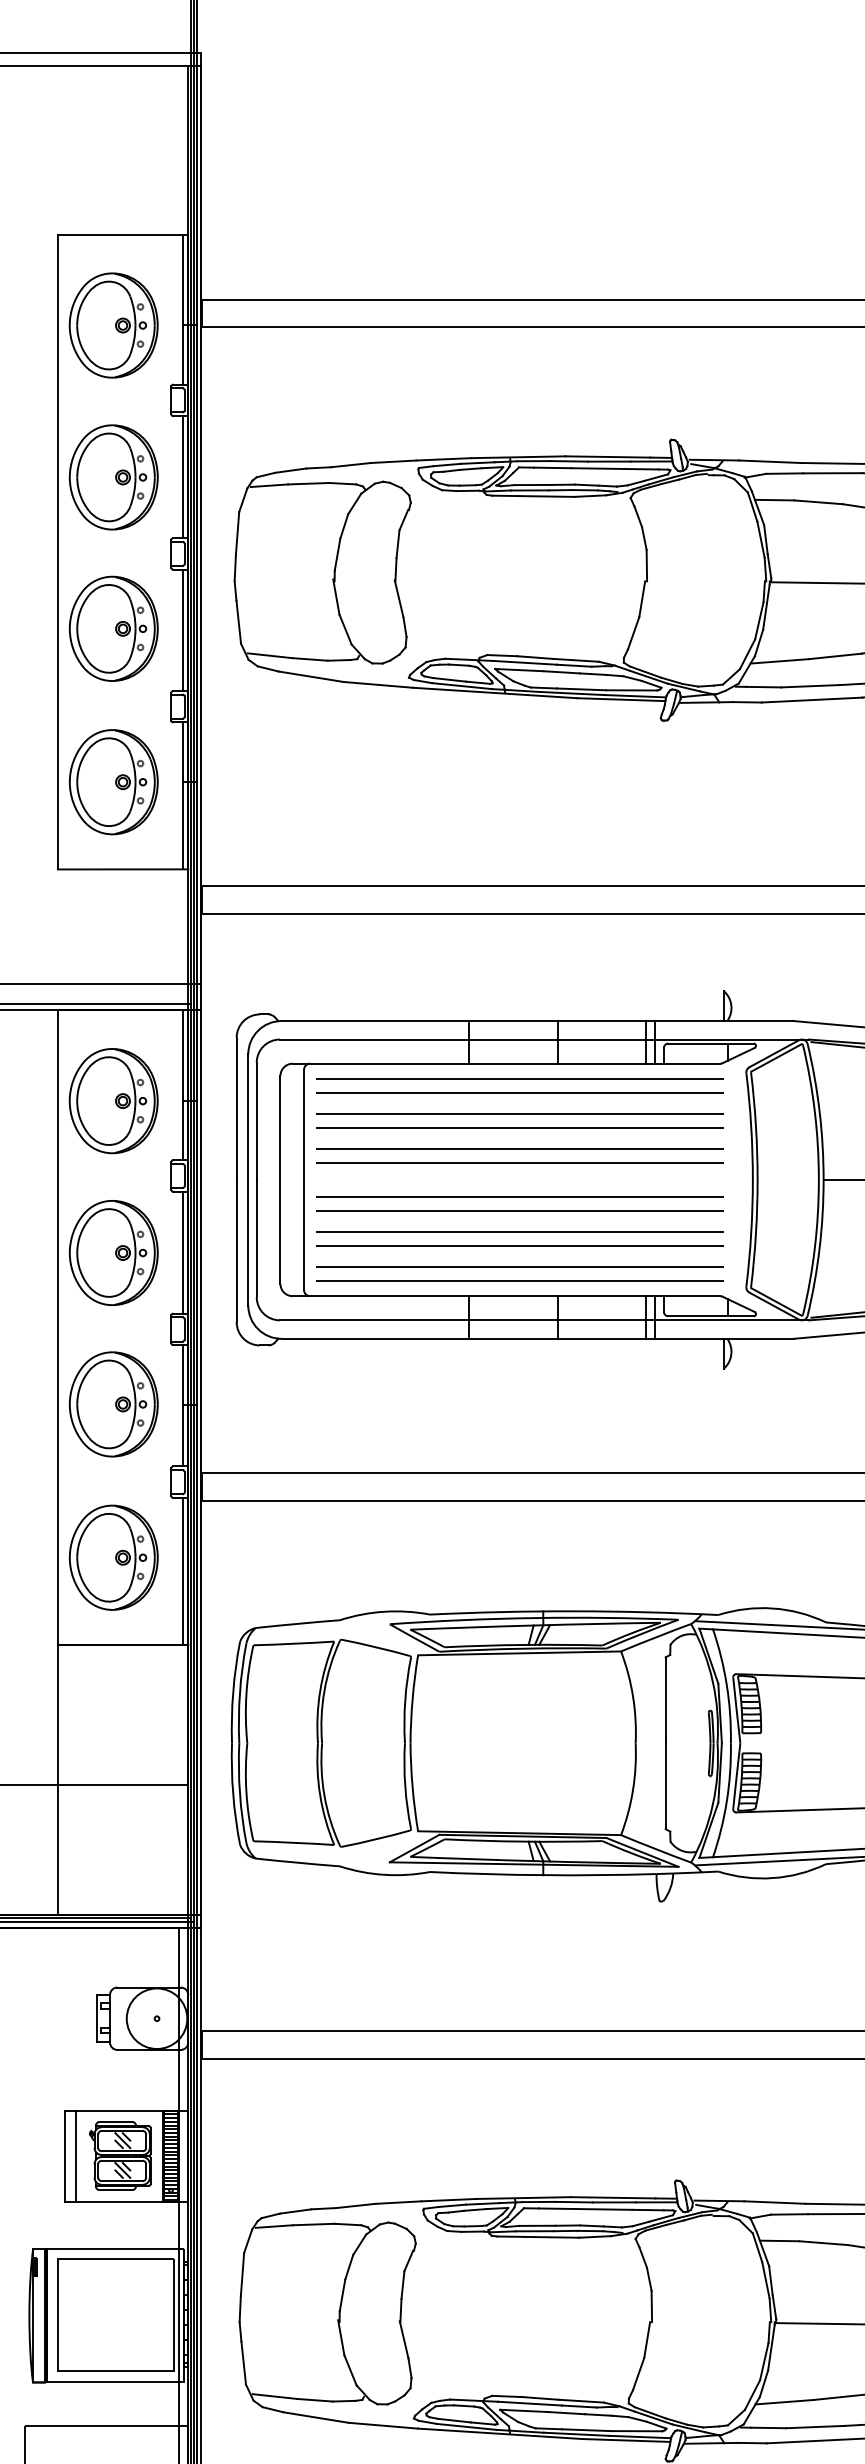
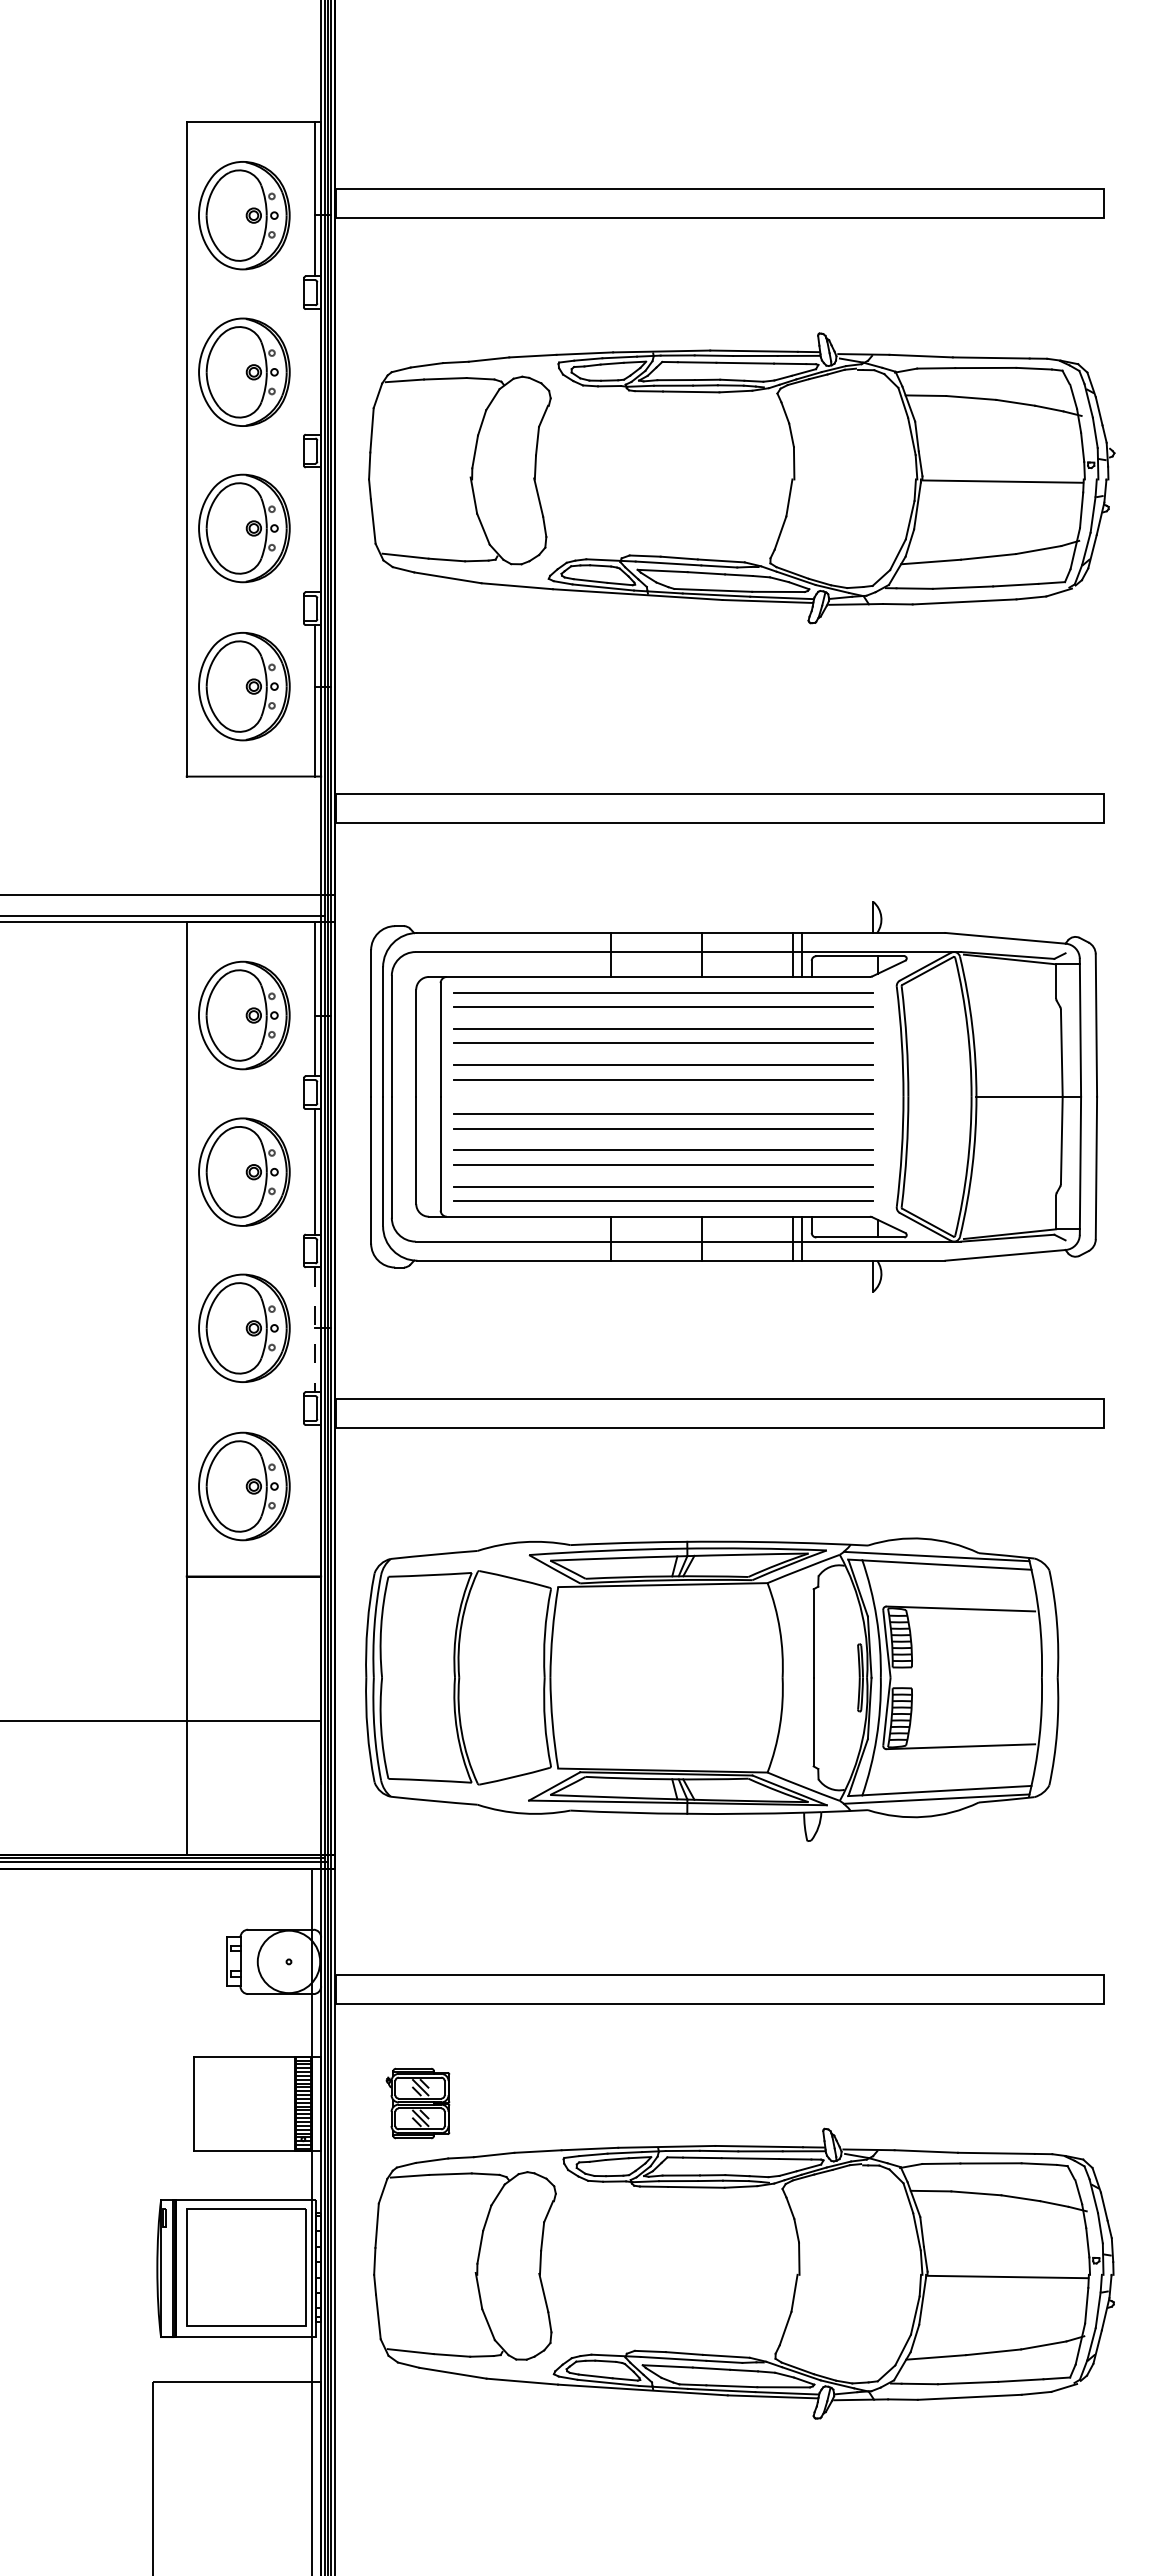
line: (182, 476) -> (315, 371), removed
line: (182, 629) -> (315, 529), removed
line: (182, 1406) -> (315, 1330), solid -> dashed
line: (182, 1571) -> (315, 1500), removed
line: (75, 2156) -> (204, 2103), removed
part: (119, 2156) -> (417, 2103), moved

